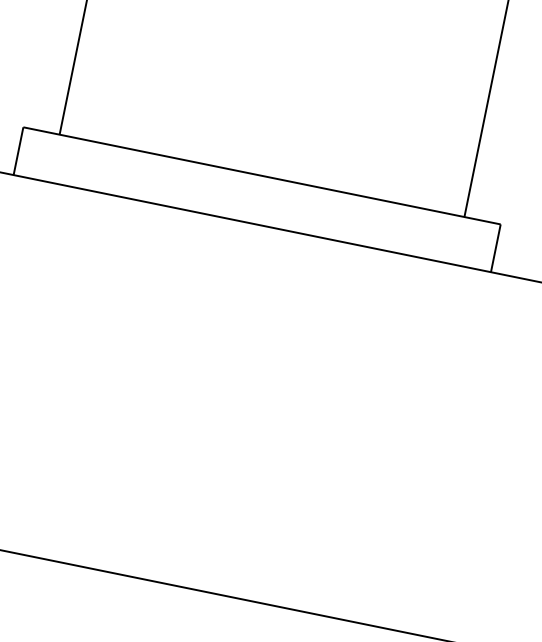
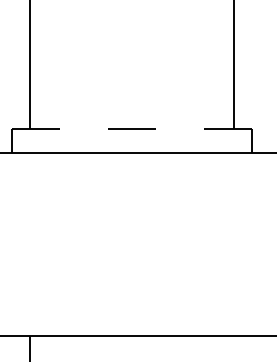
line: (260, 175) -> (131, 129), solid -> dashed

